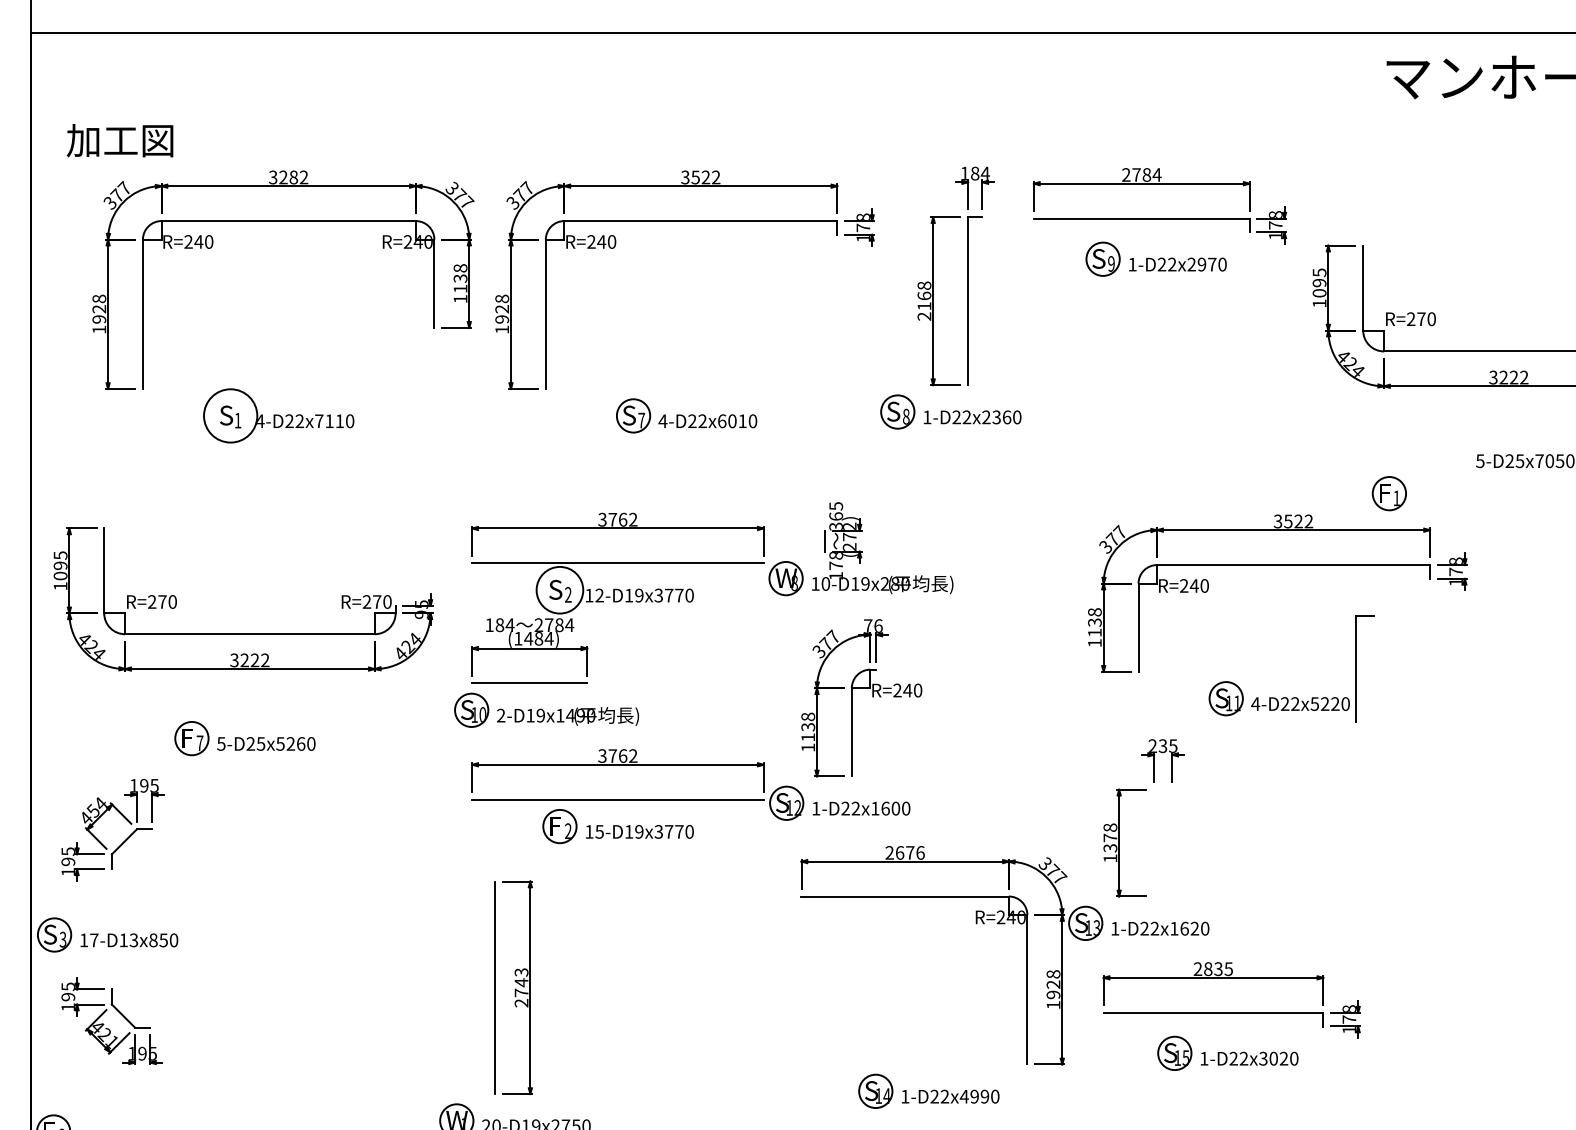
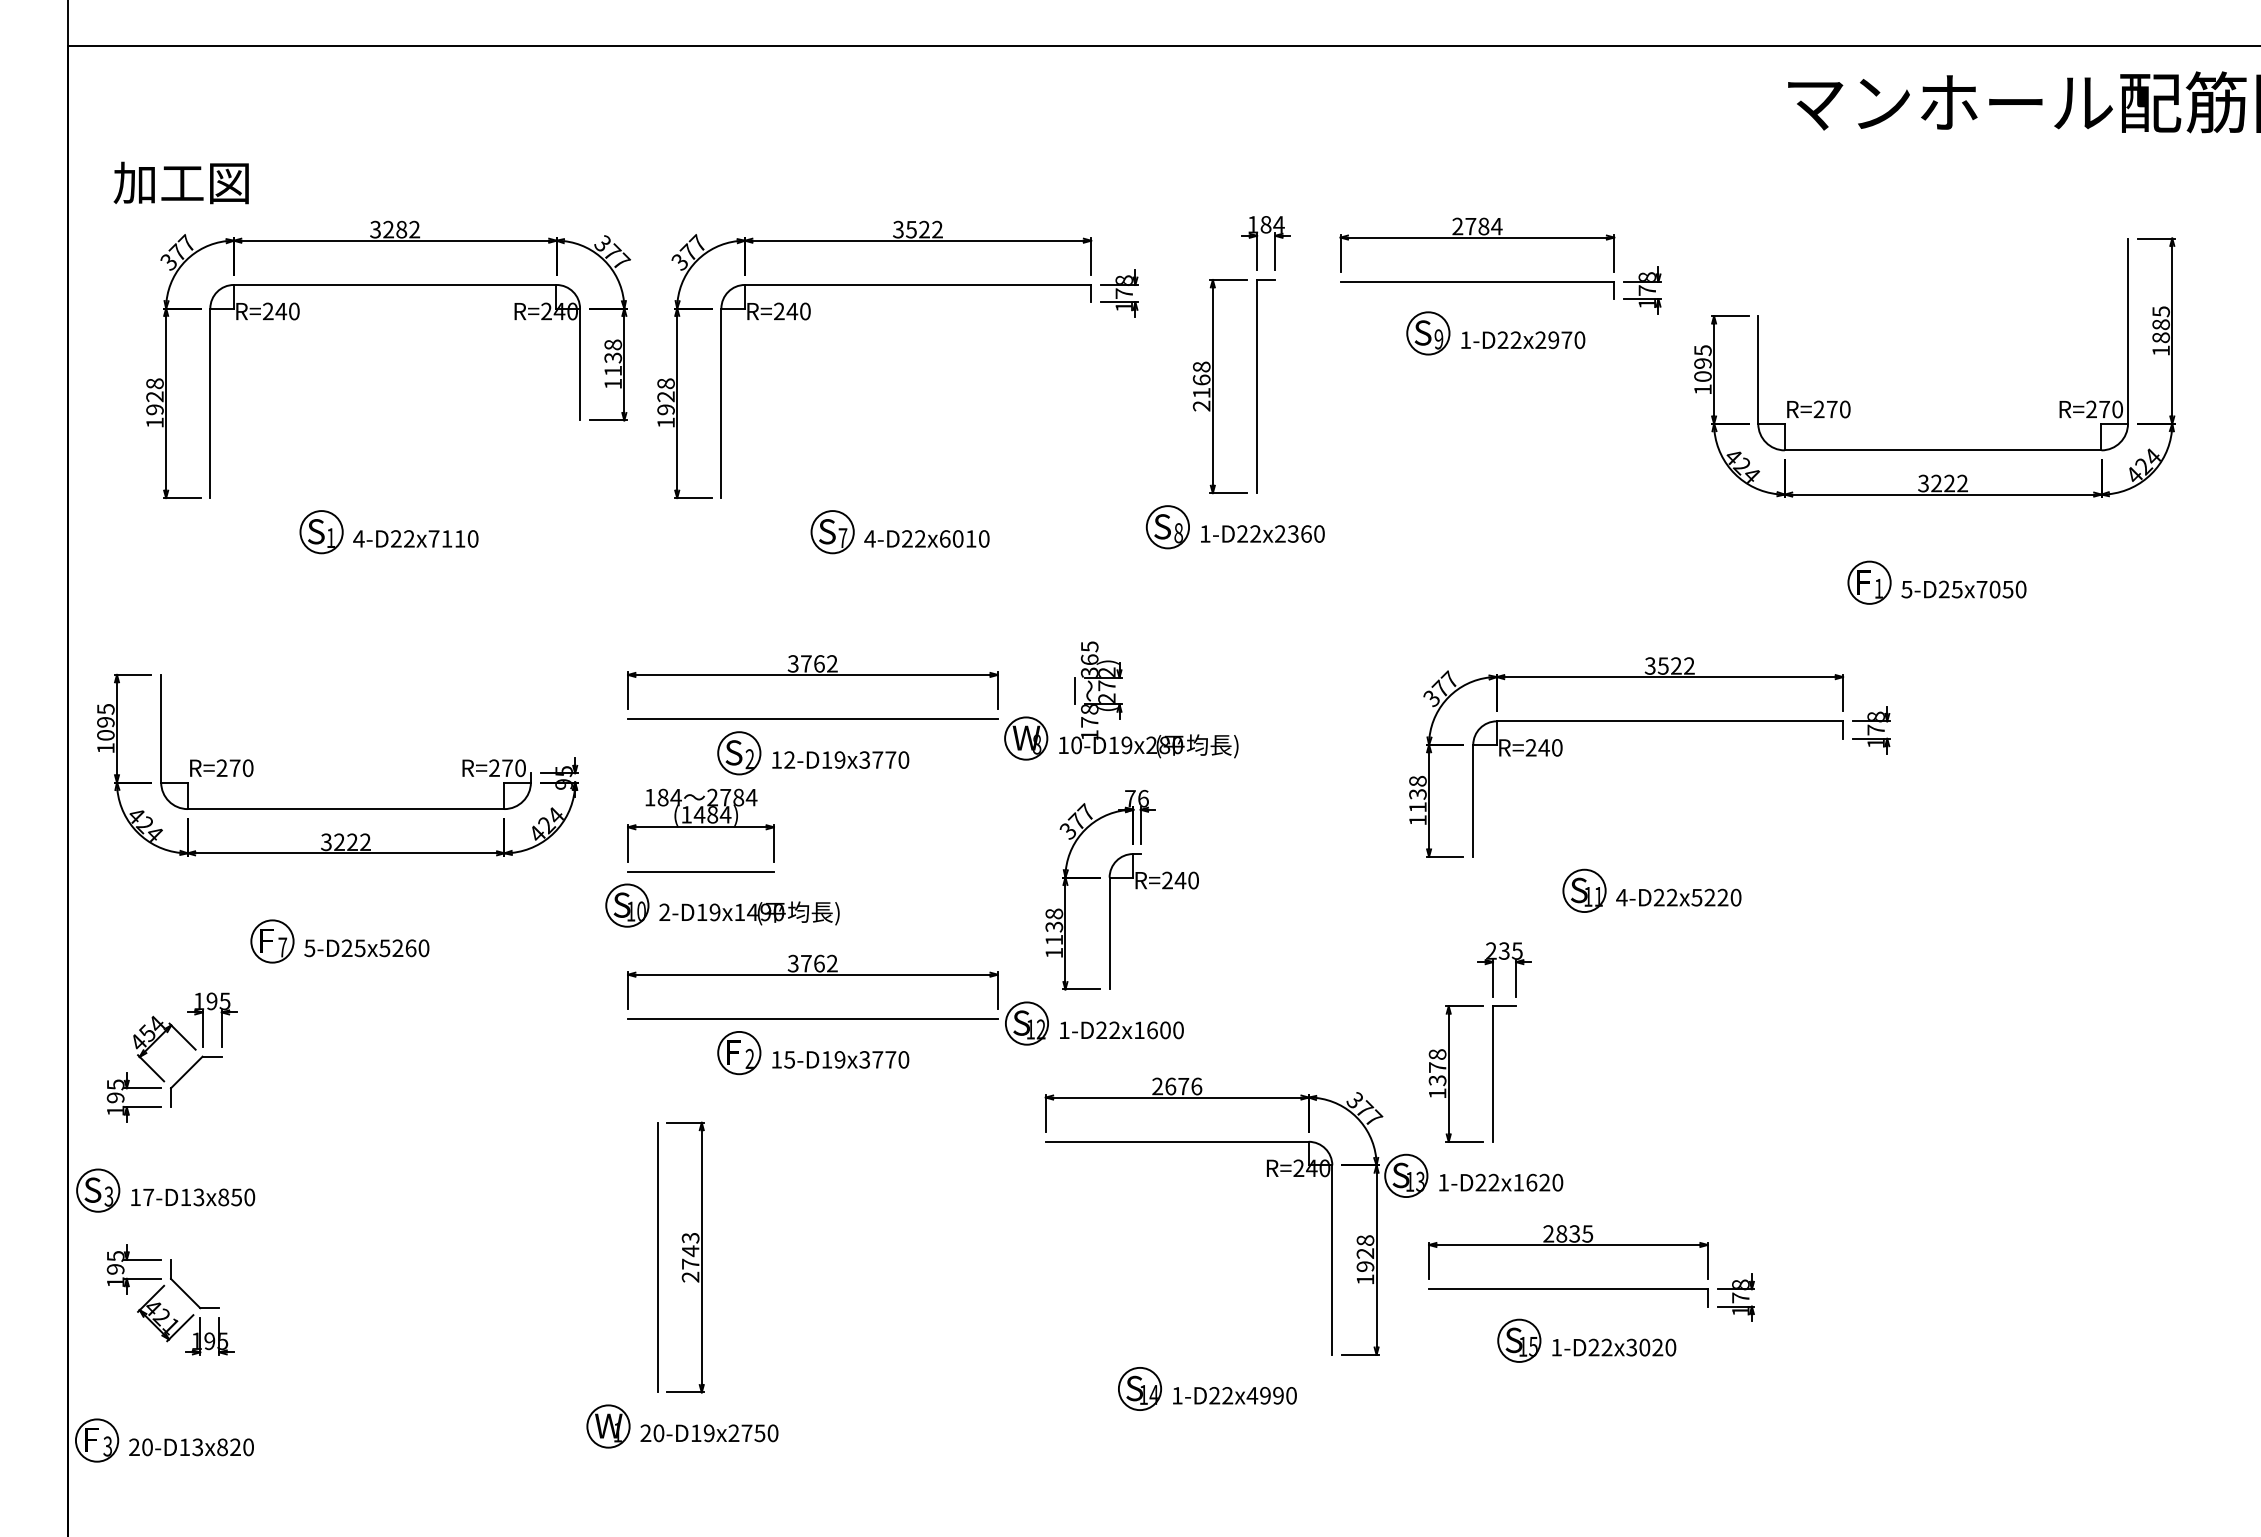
circle: (230, 416) -> (321, 532), size x0.62
part: (1389, 493) -> (1869, 582), moved
circle: (560, 590) -> (739, 753), size x0.71
part: (1356, 668) -> (1493, 1073), moved

